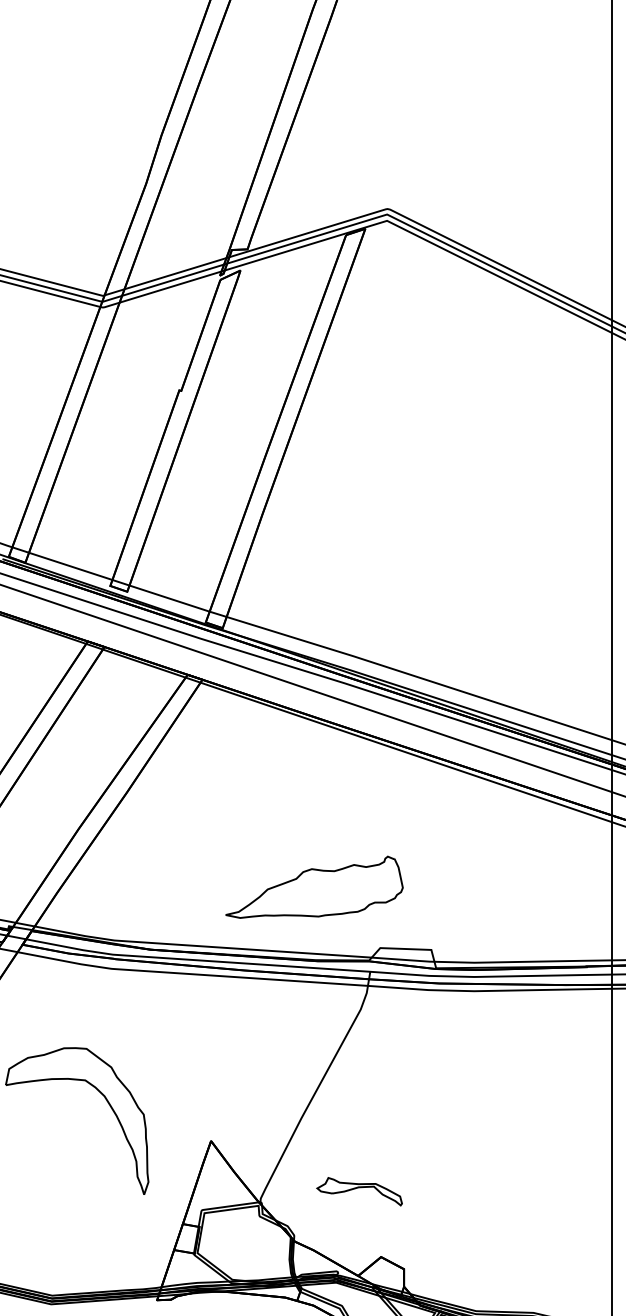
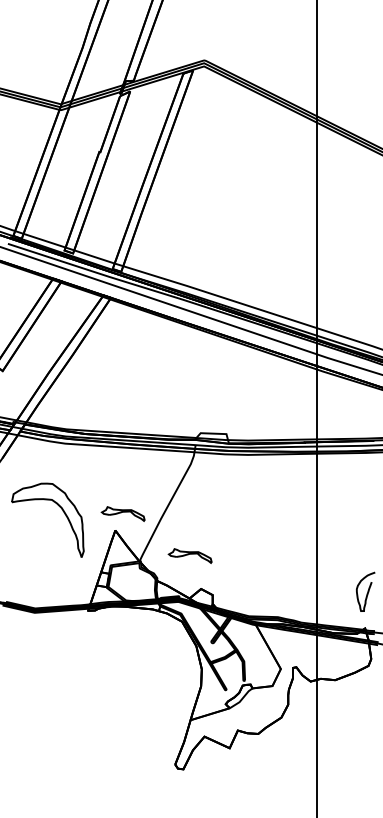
part: (314, 887) -> (167, 402), removed
part: (225, 1107) -> (122, 513), added

